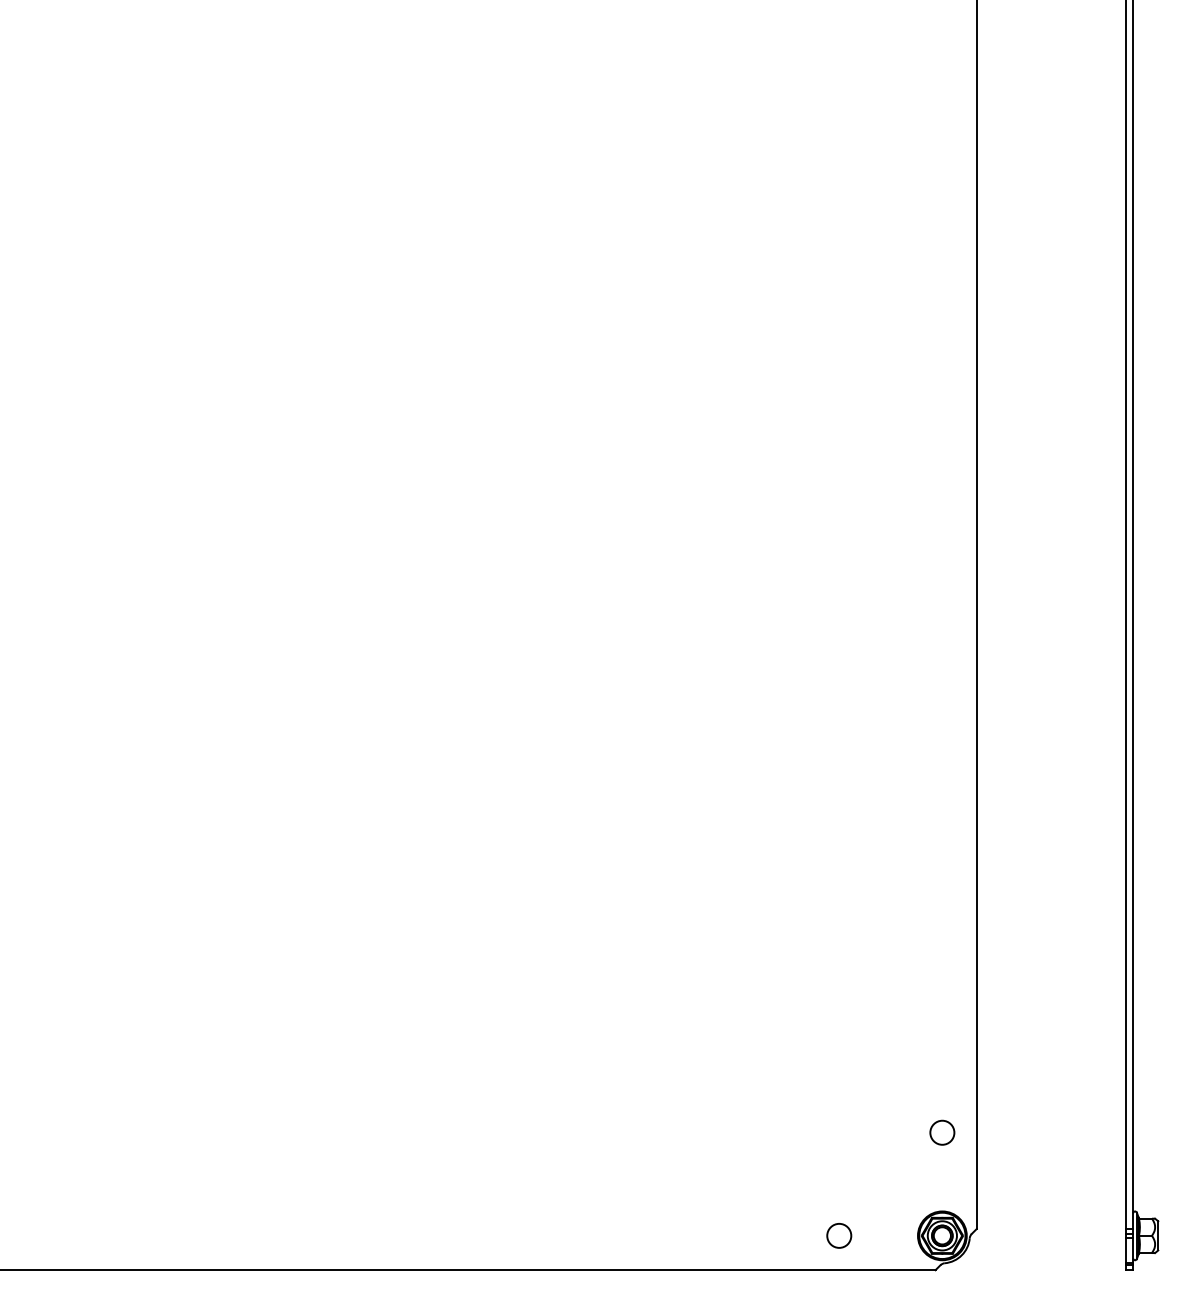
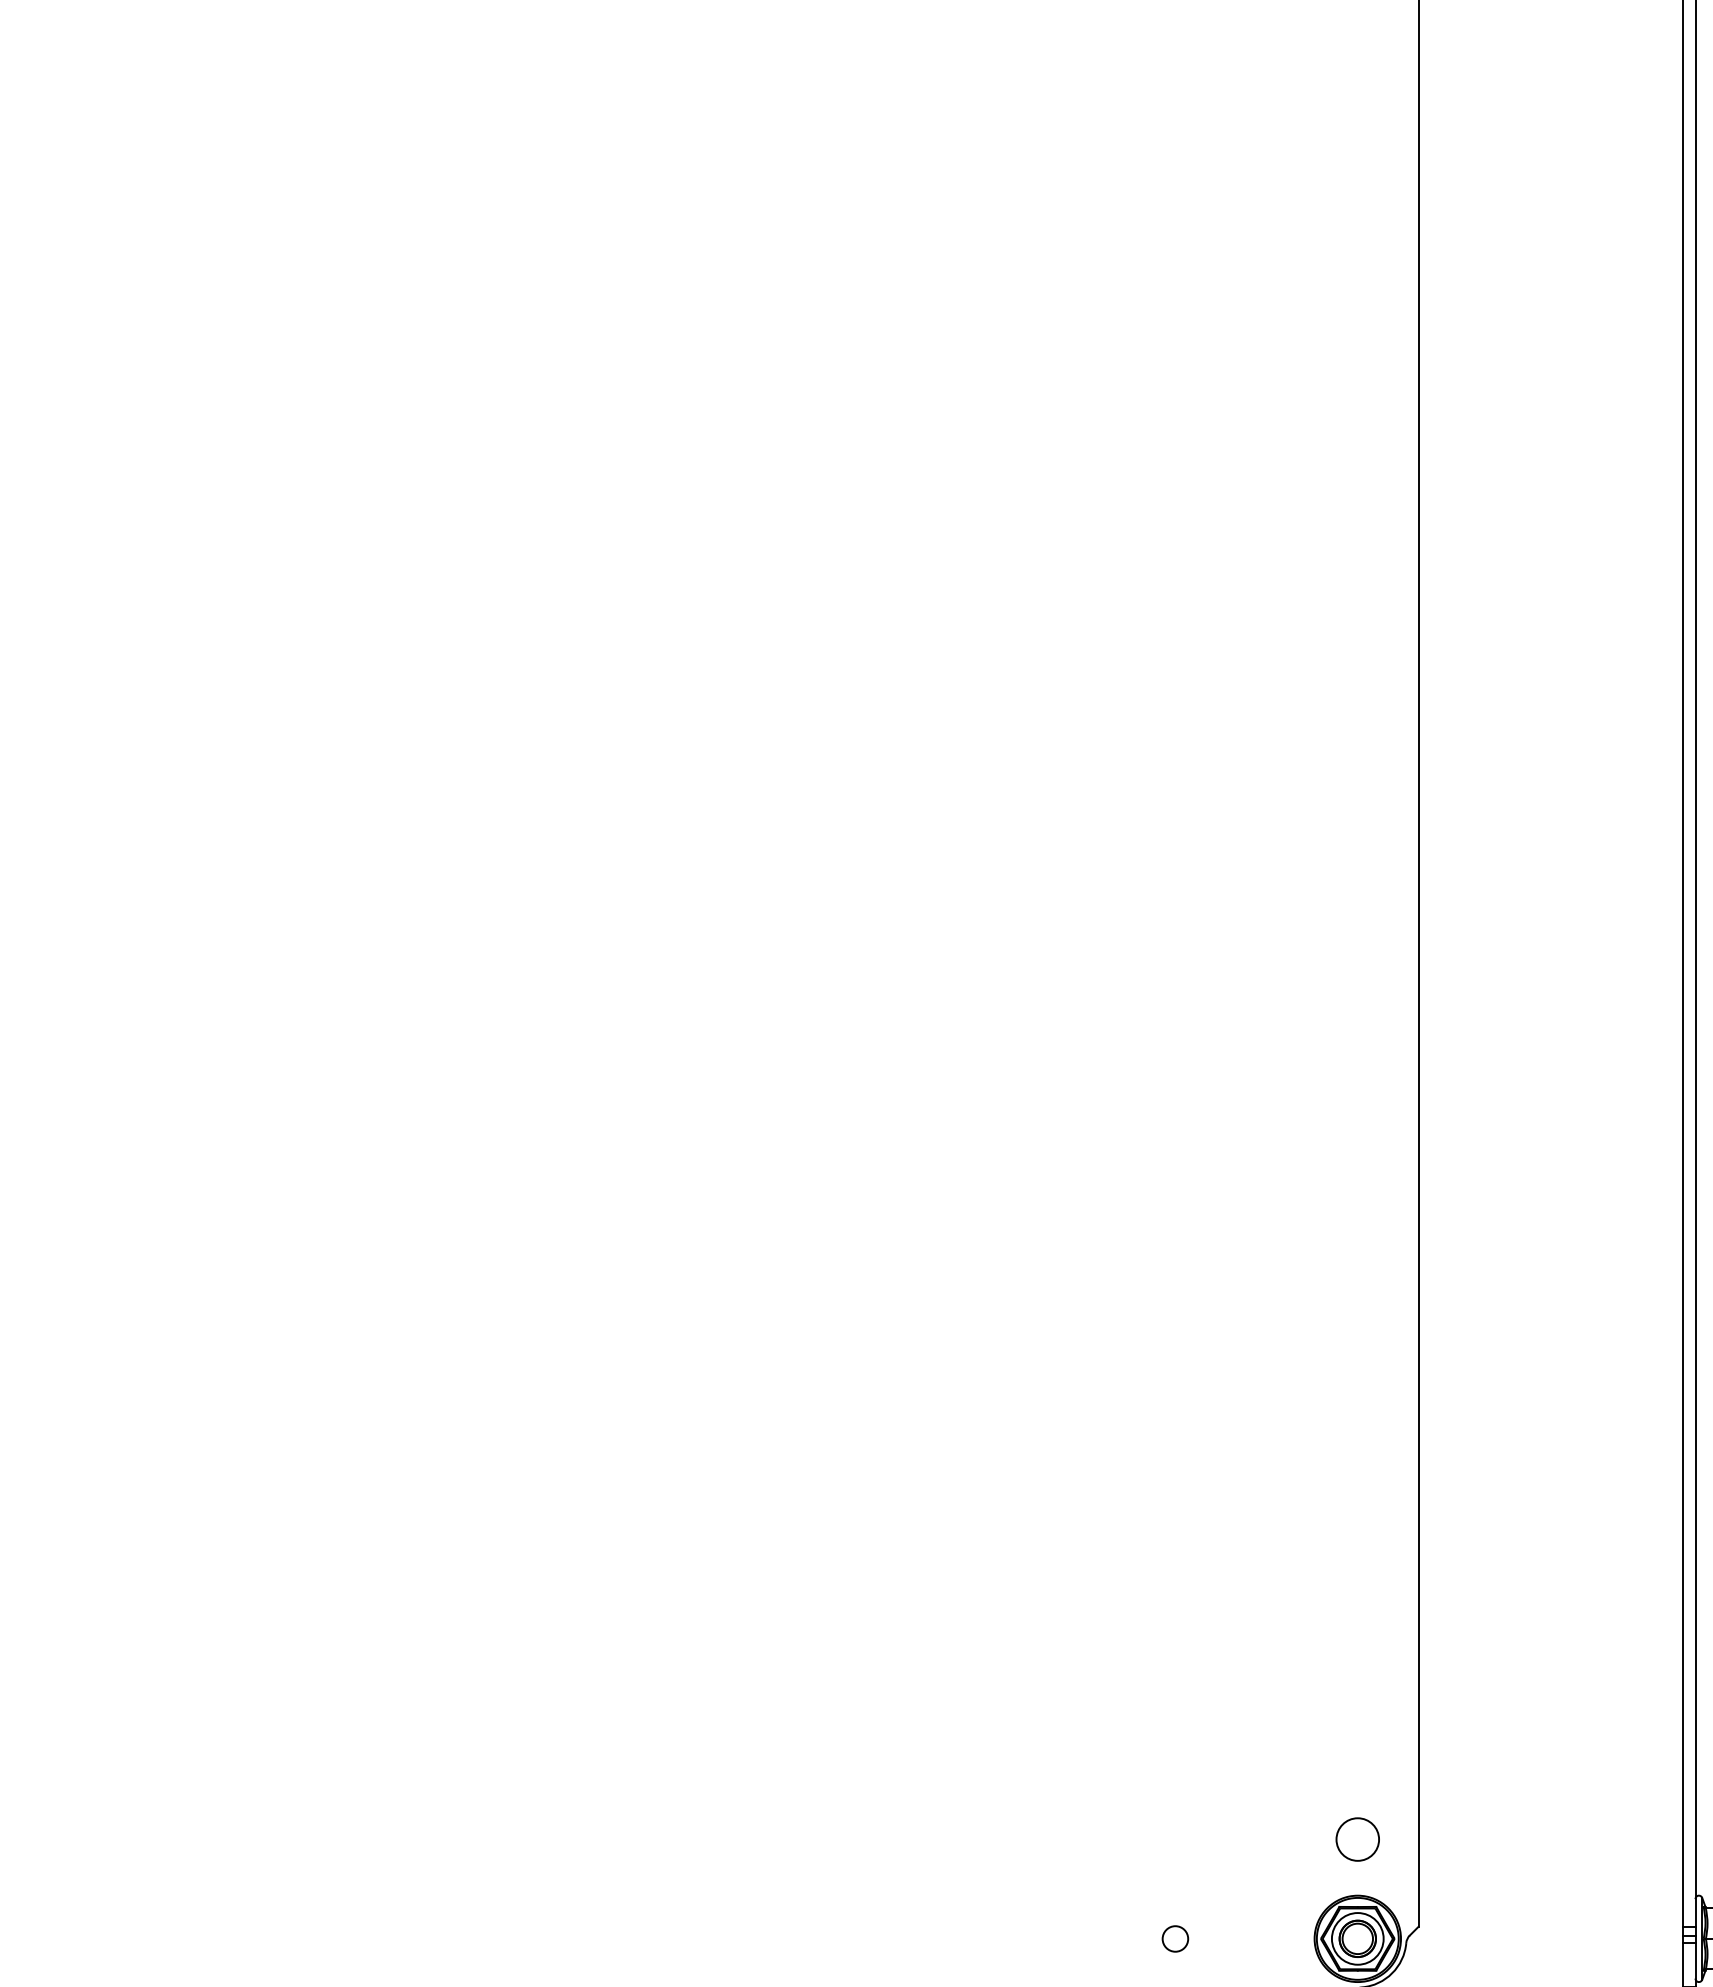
circle: (942, 1132) -> (1358, 1839), moved
circle: (839, 1235) -> (1175, 1938), size x0.6

